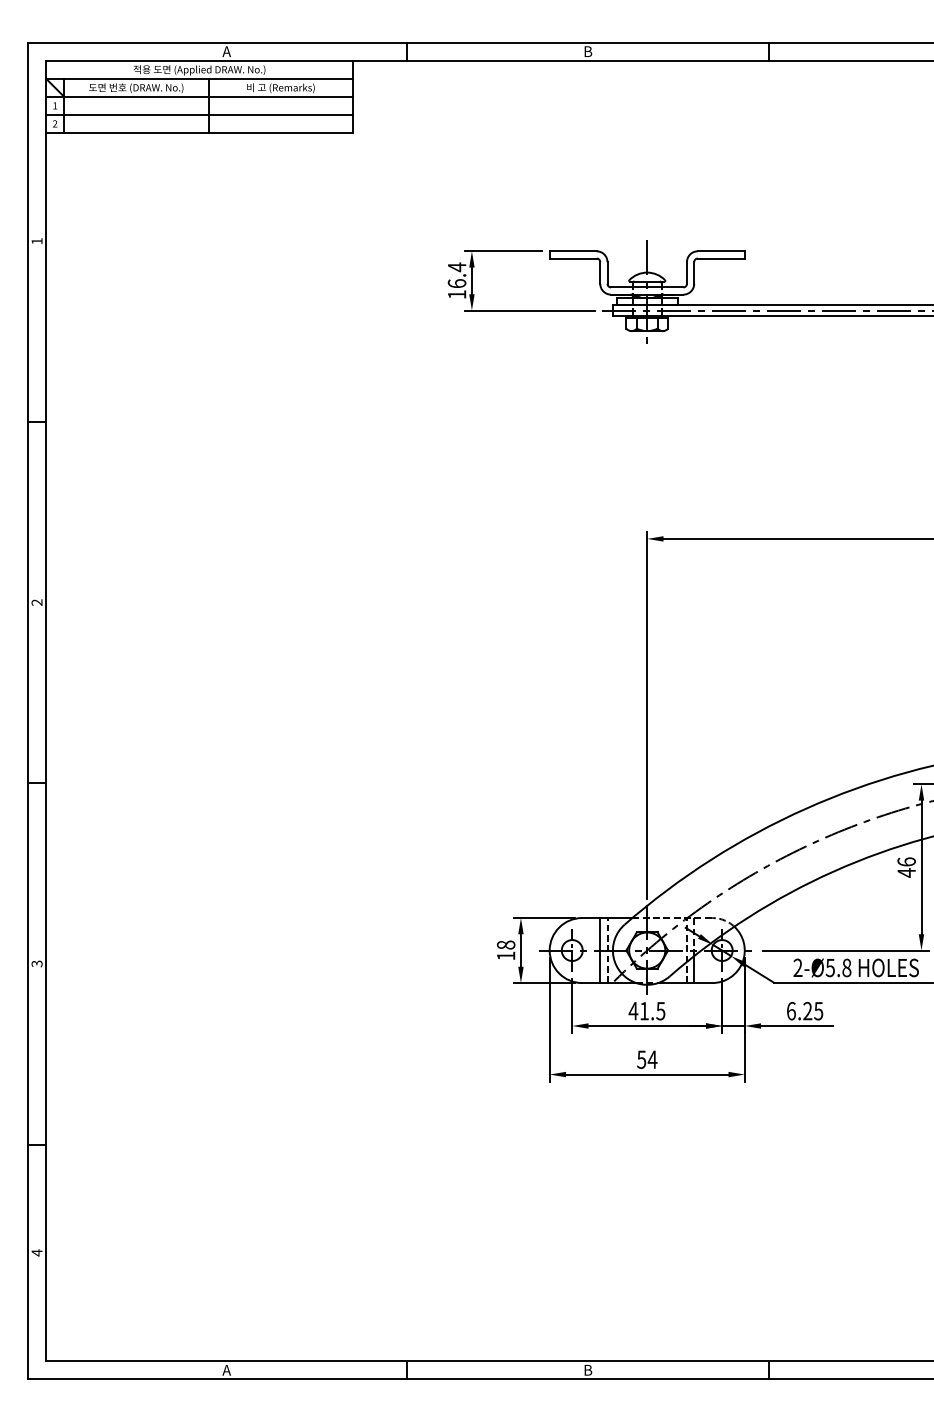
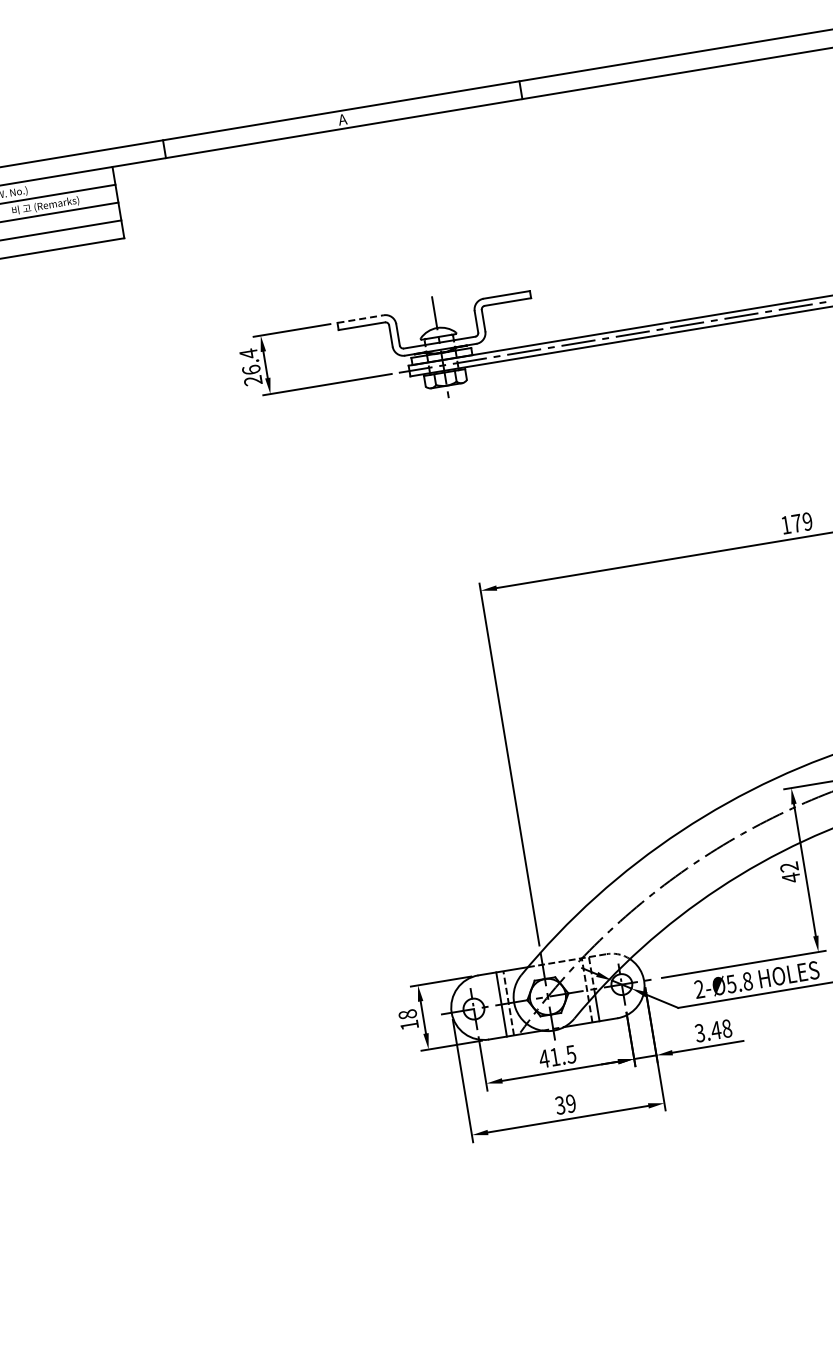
text: (587, 51) -> (342, 119), B -> A
line: (573, 251) -> (361, 319), solid -> dashed
text: (456, 294) -> (252, 380), 16.4 -> 26.4
text: (906, 861) -> (789, 866), 46 -> 42
text: (804, 1010) -> (712, 1030), 6.25 -> 3.48
text: (647, 1059) -> (565, 1104), 54 -> 39

